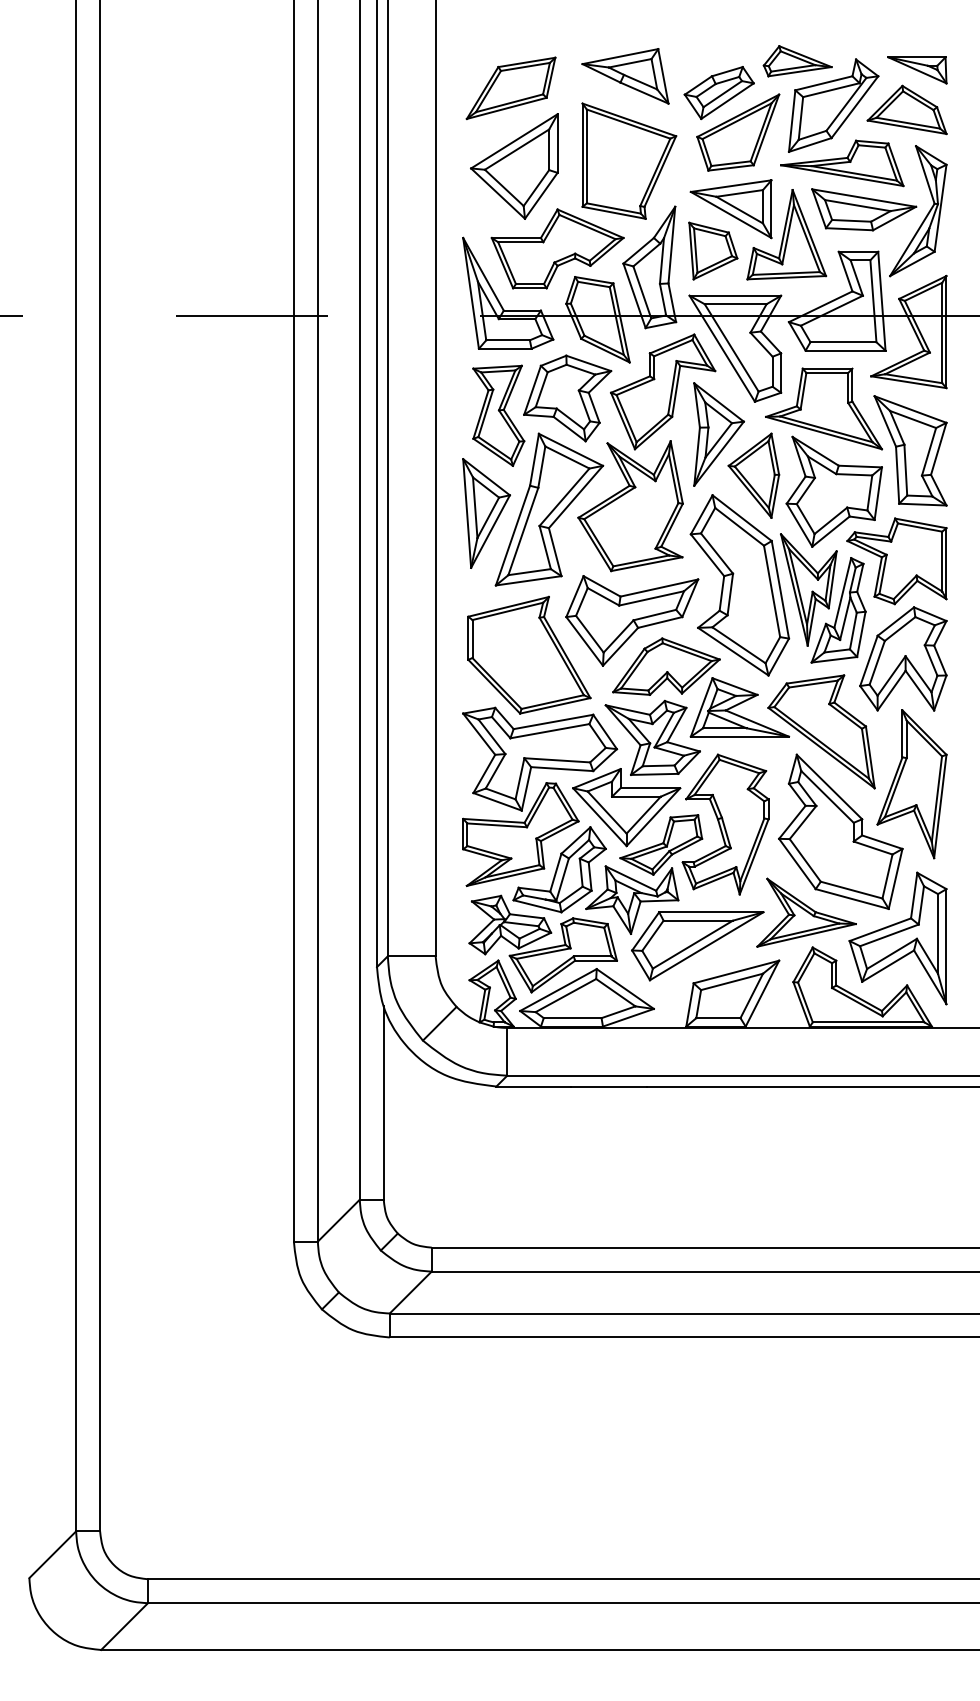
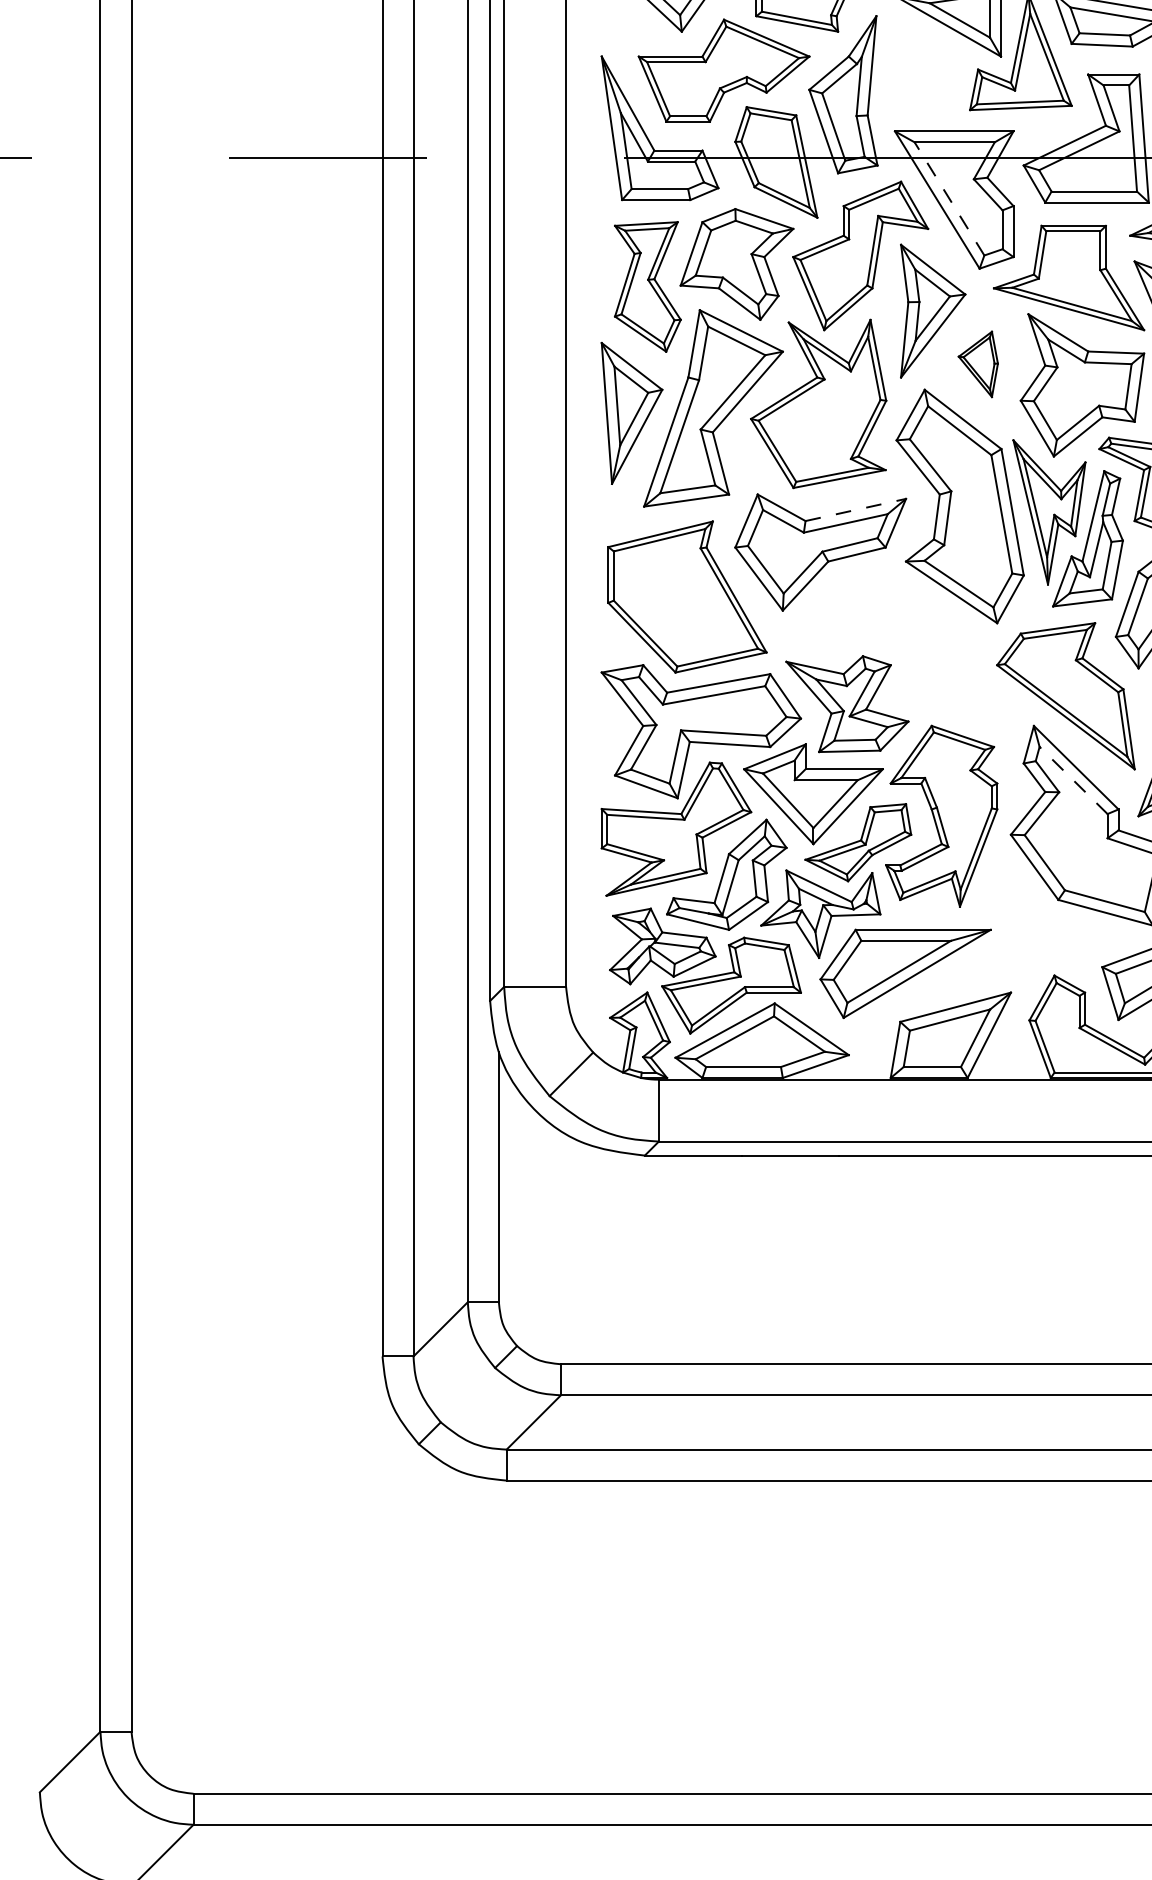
part: (713, 250) -> (925, 72), removed
line: (731, 347) -> (949, 198), solid -> dashed
part: (753, 475) -> (977, 364), size x0.6
line: (659, 588) -> (856, 510), solid -> dashed
part: (707, 688) -> (918, 640), removed
line: (827, 796) -> (1073, 779), solid -> dashed
part: (806, 912) -> (1046, 930), removed

